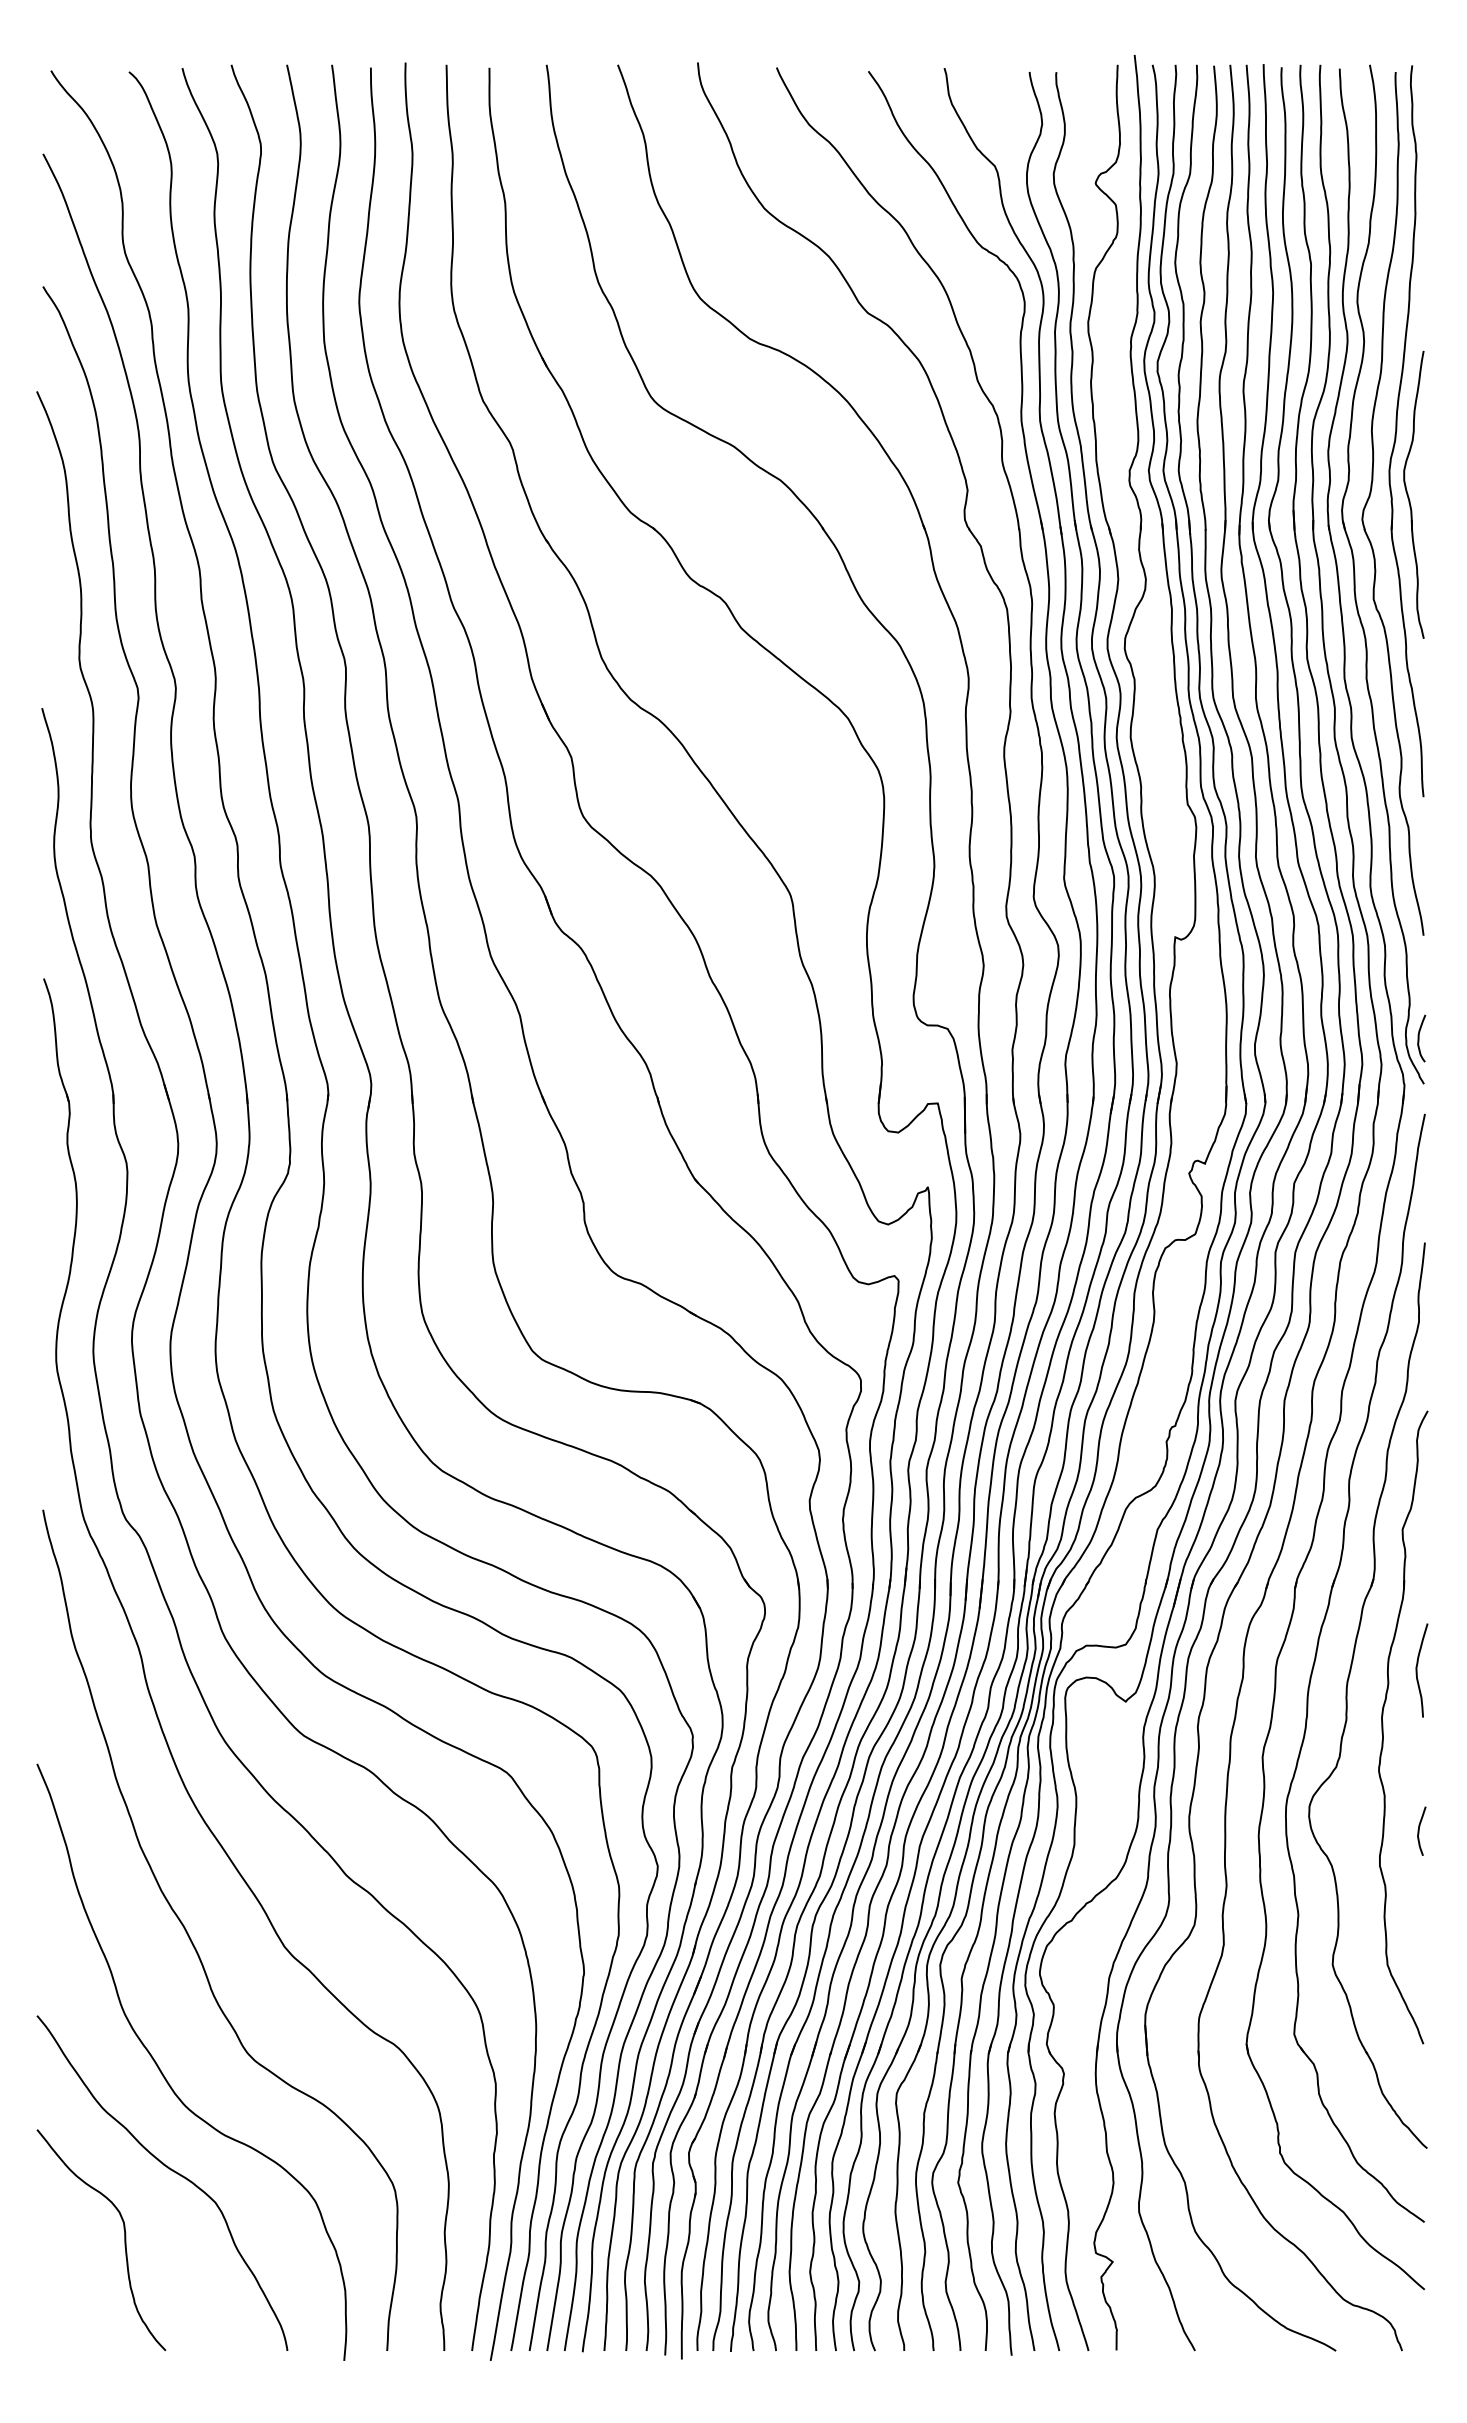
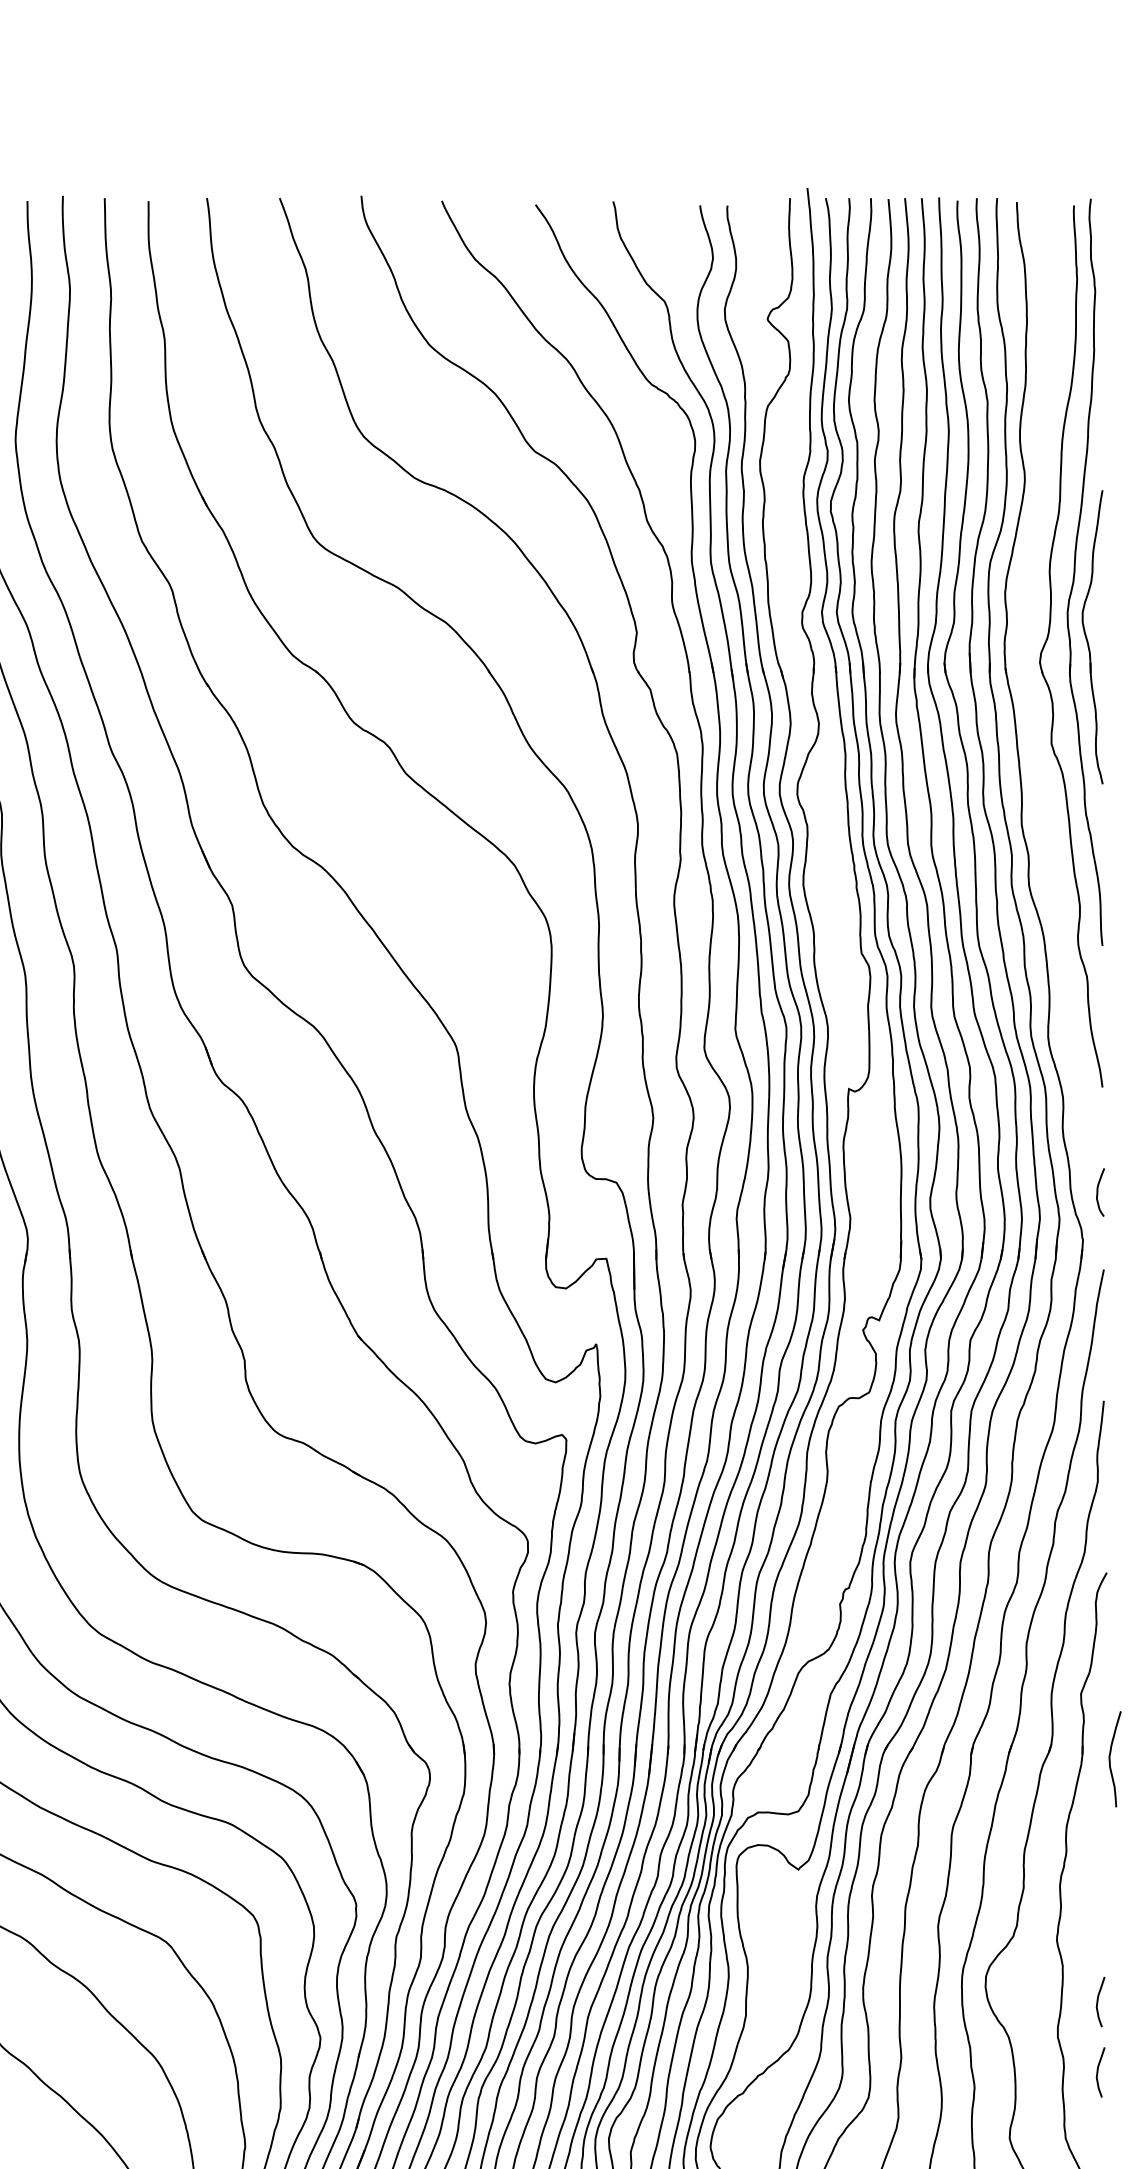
part: (1355, 574) -> (1032, 718), removed
curve: (1417, 1670) -> (1110, 1759), moved
curve: (1419, 1899) -> (1098, 2071), added

